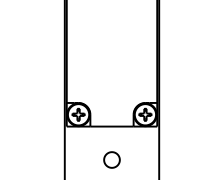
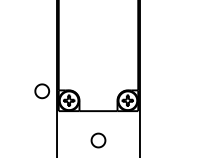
part: (47, 103) -> (41, 90), added

